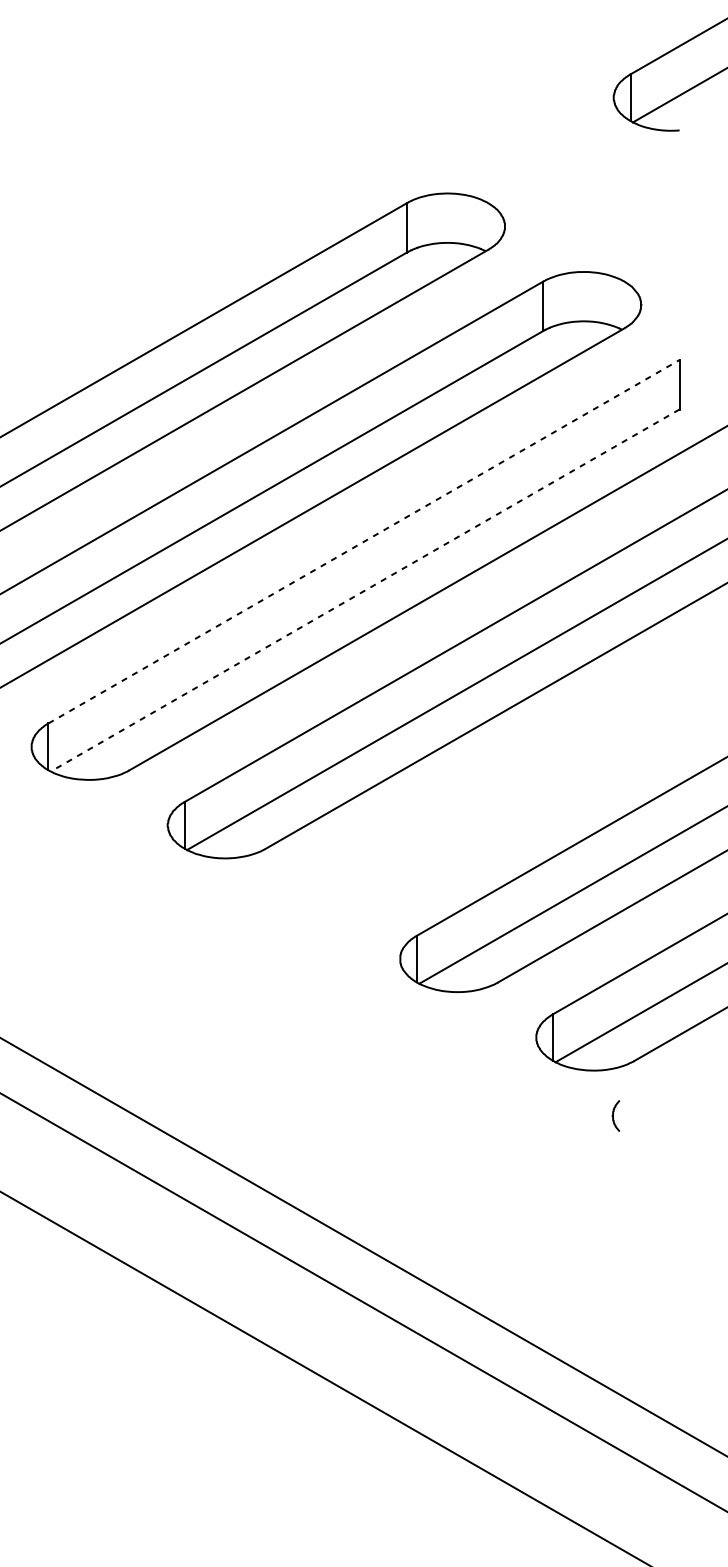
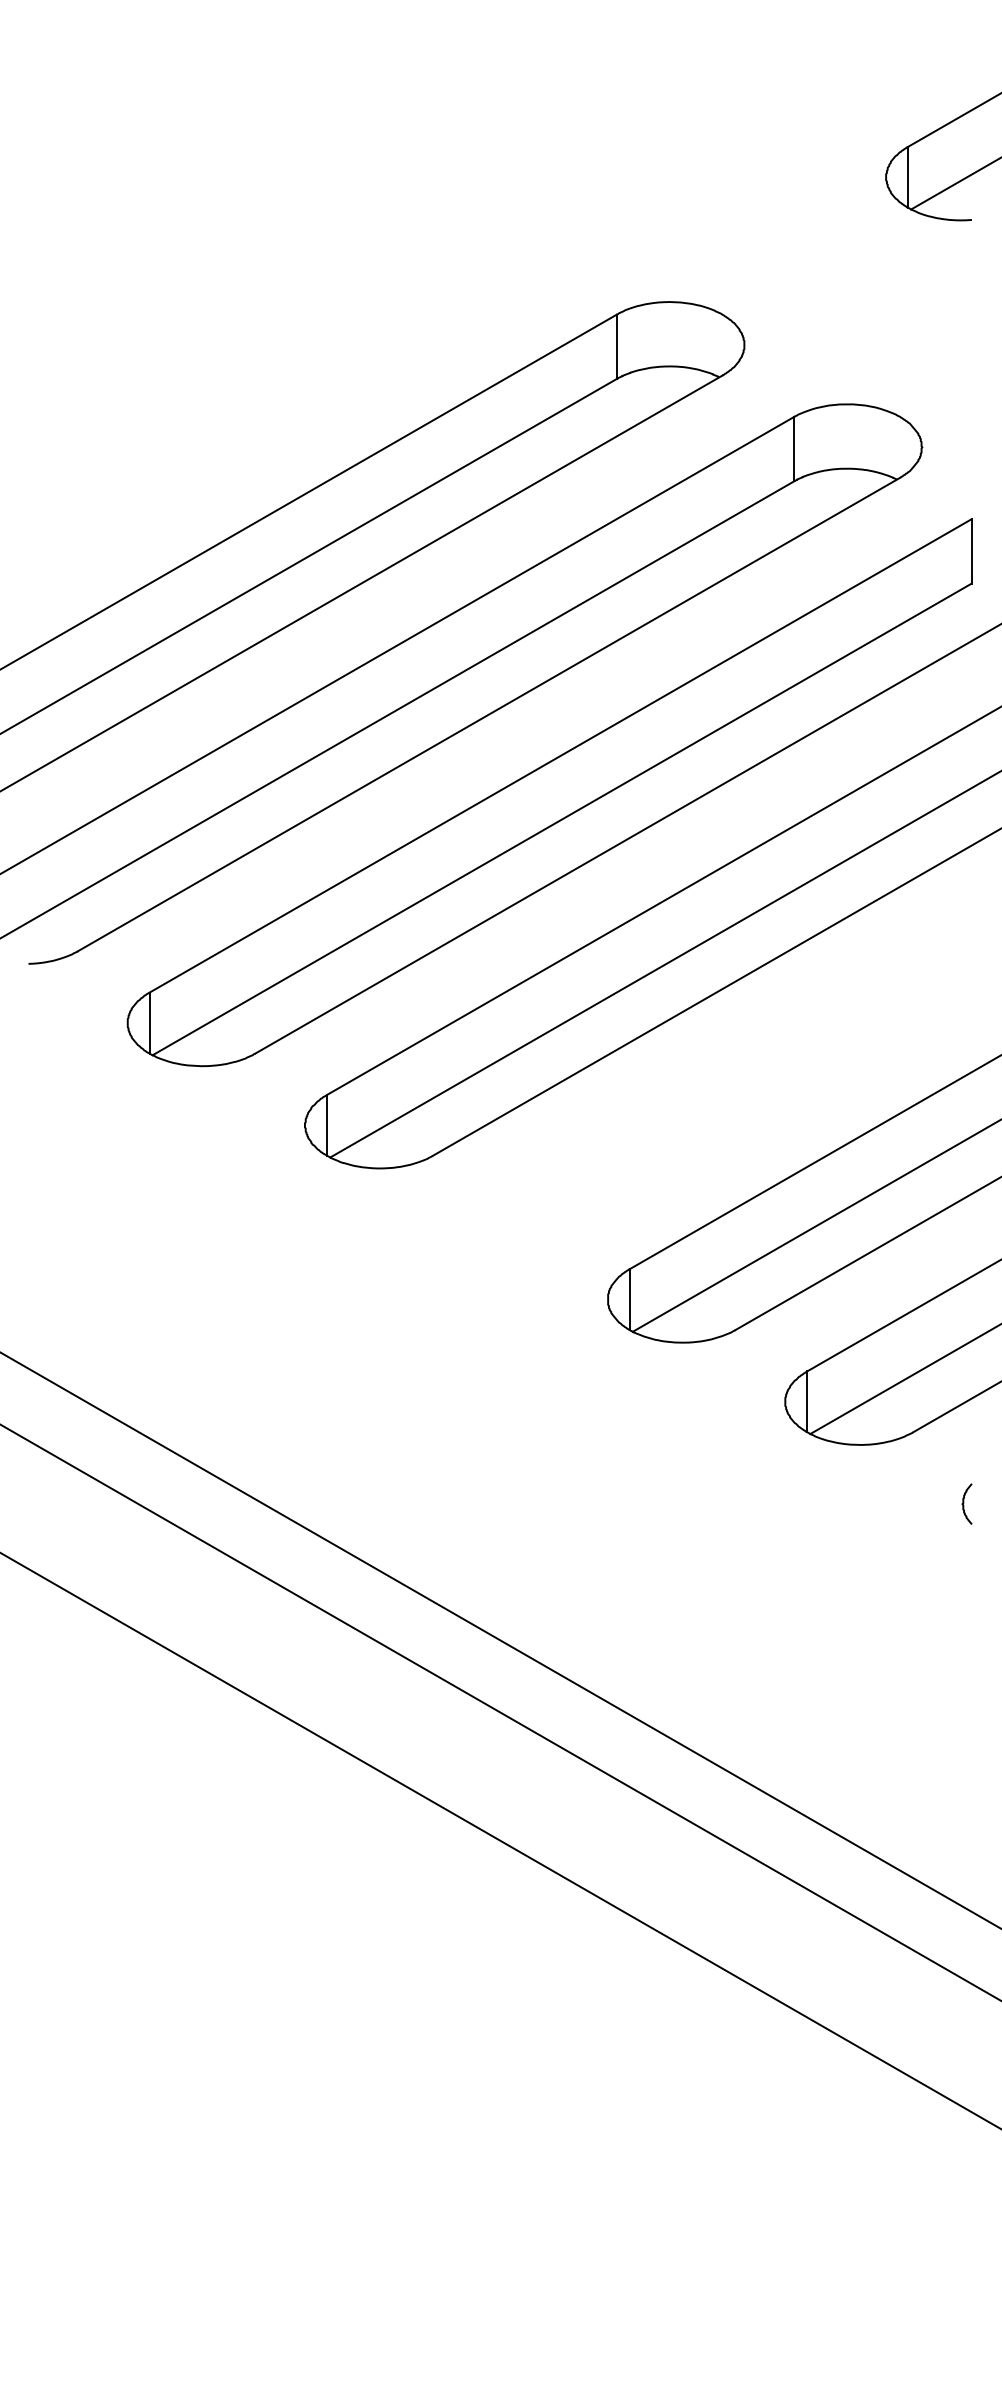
line: (364, 541) -> (561, 755), dashed -> solid
line: (365, 590) -> (562, 819), dashed -> solid
curve: (614, 1115) -> (964, 1503), moved

